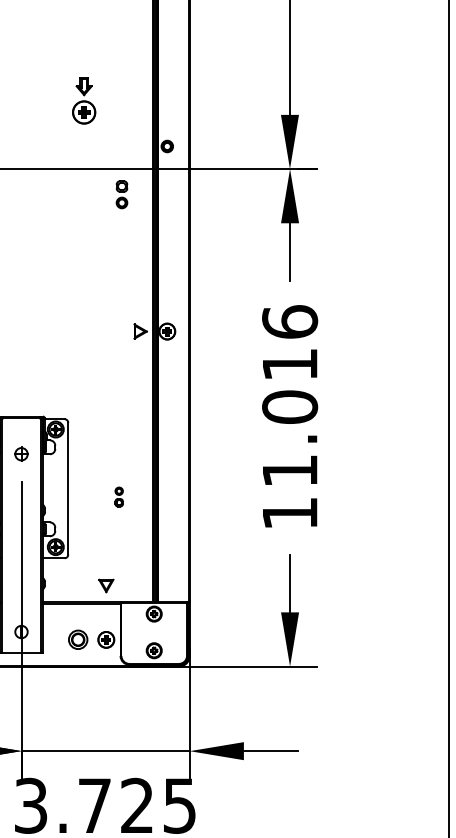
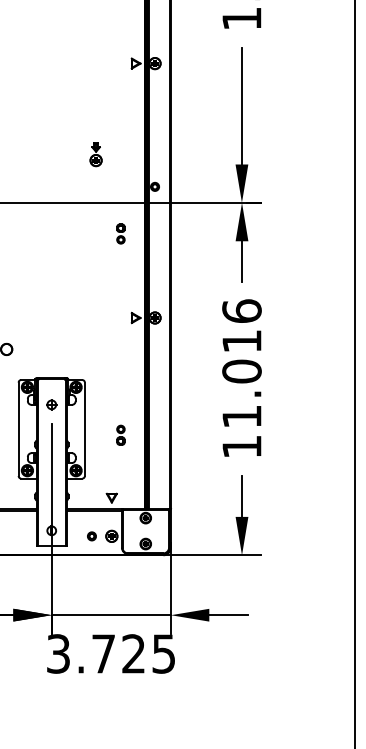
part: (83, 100) -> (95, 154), size x0.71
part: (121, 193) -> (120, 233), moved
part: (118, 496) -> (120, 434), size x1.43
part: (77, 640) -> (91, 536), size x0.62

